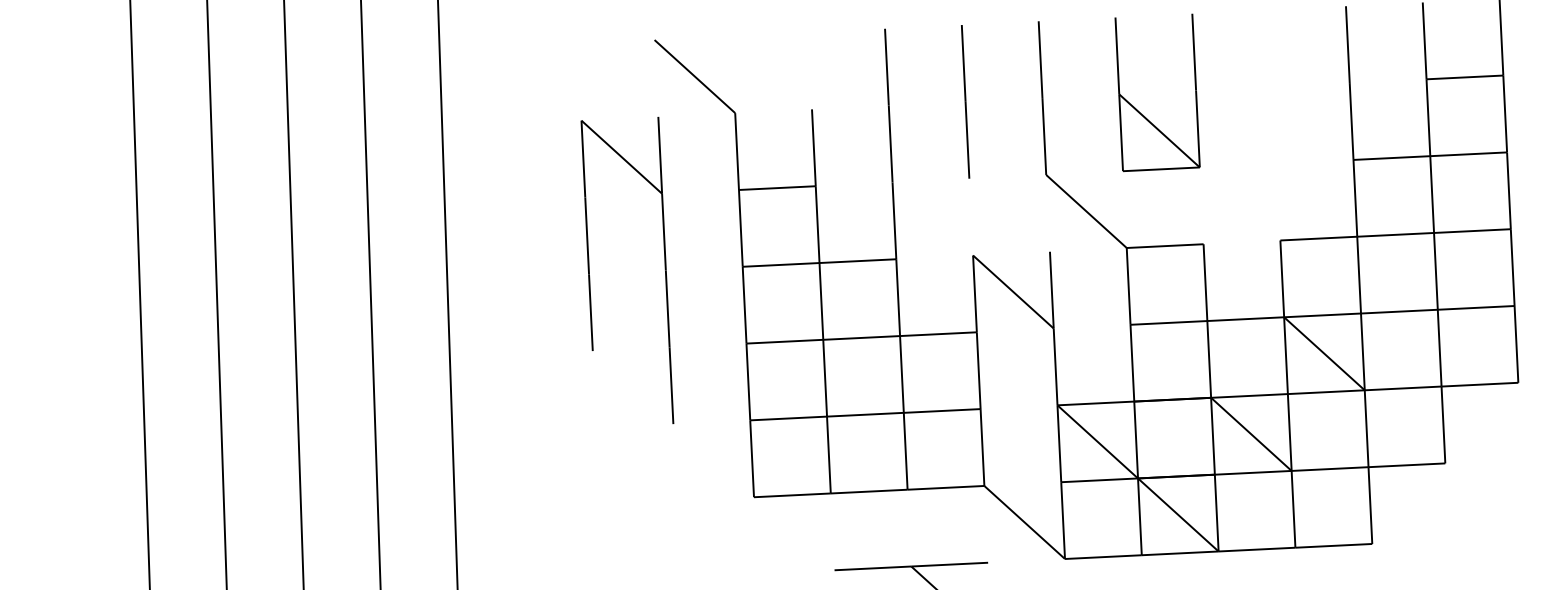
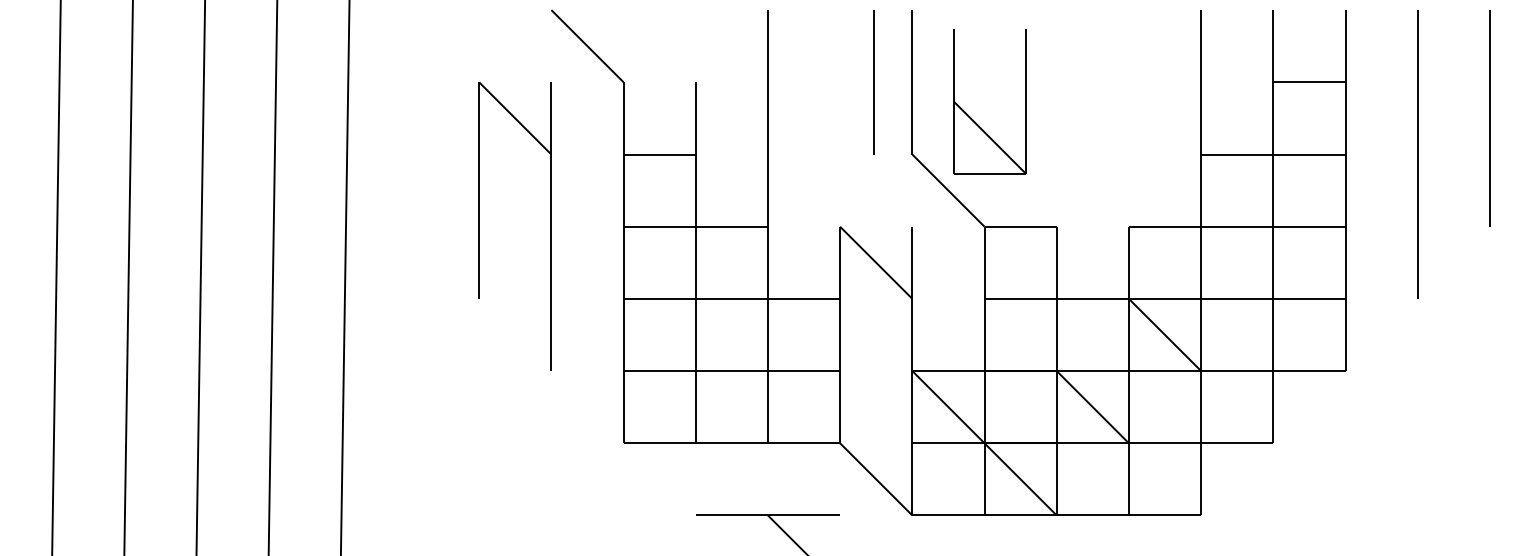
line: (964, 102) -> (873, 82), moved
part: (1140, 111) -> (972, 118), moved

